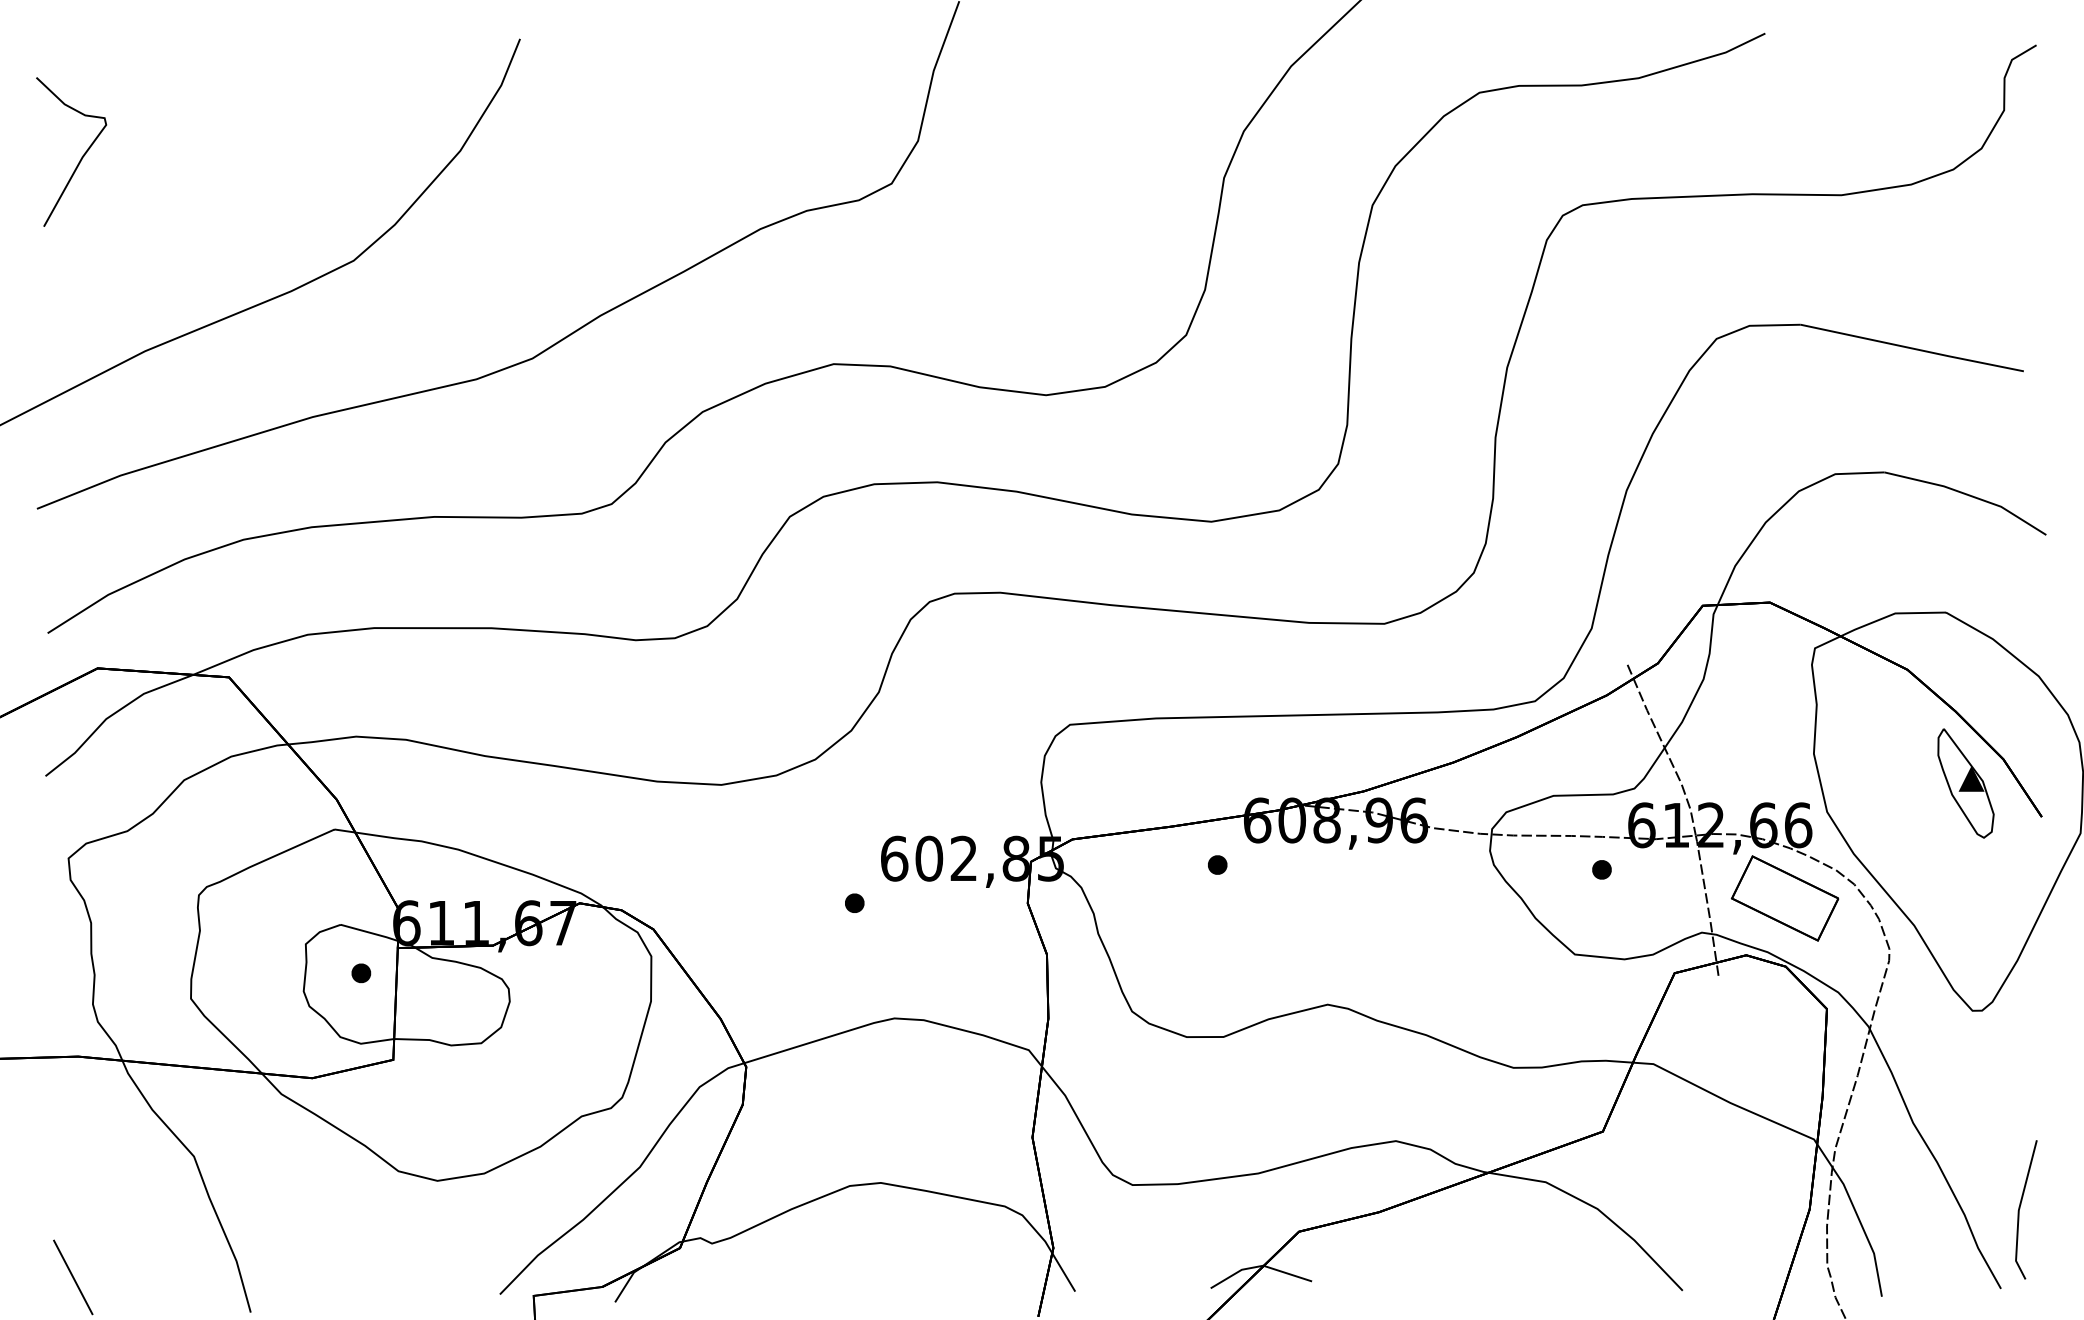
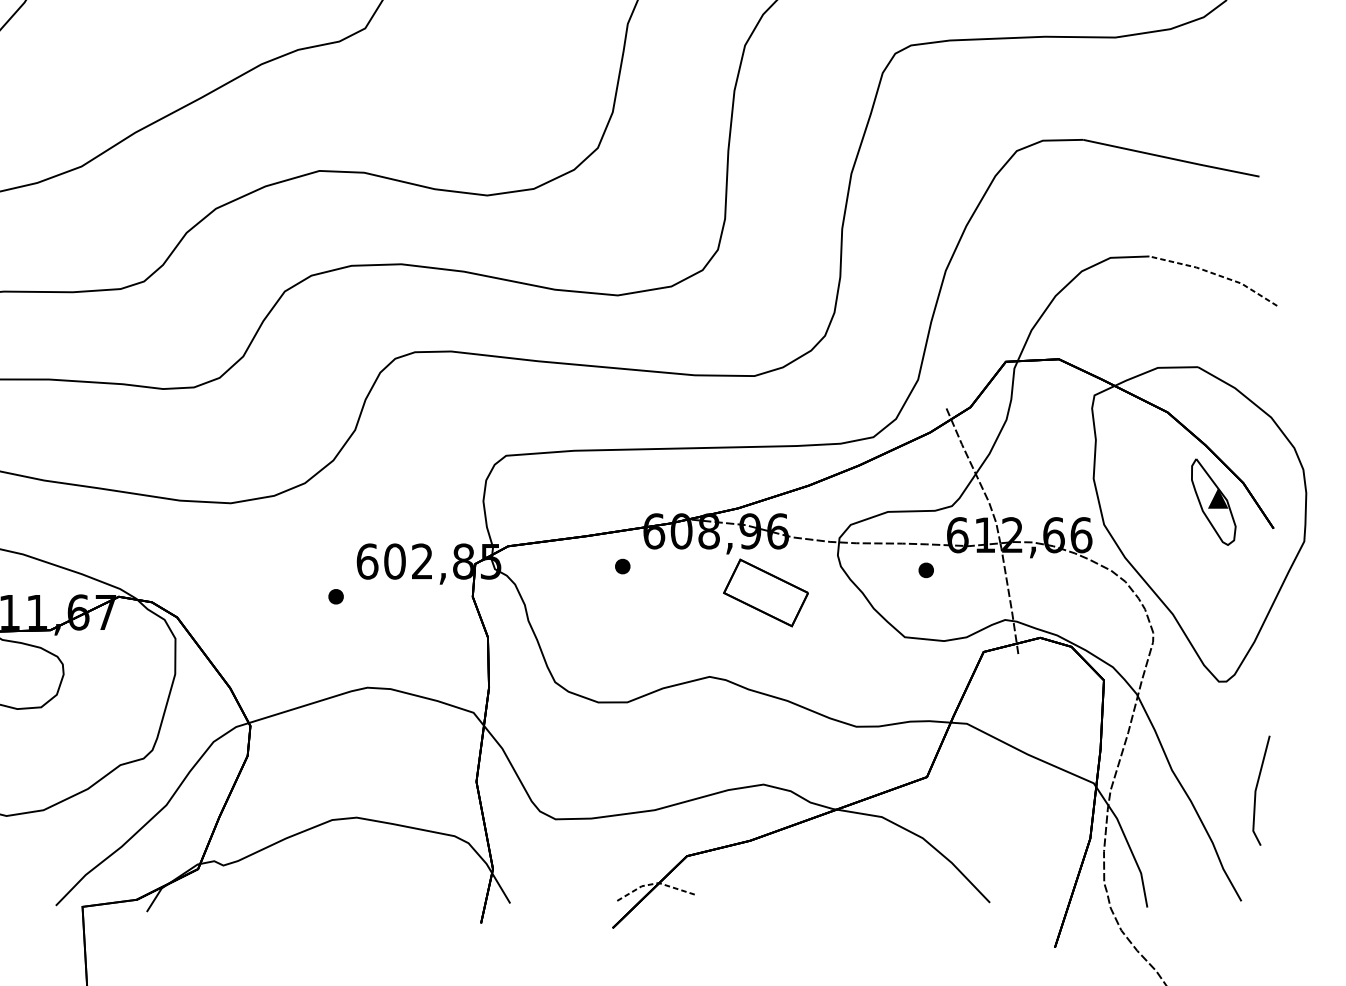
line: (1968, 495) -> (1215, 274), solid -> dashed
part: (1784, 898) -> (765, 592), moved
line: (2020, 1208) -> (1256, 789), moved
line: (1260, 1266) -> (656, 883), solid -> dashed

